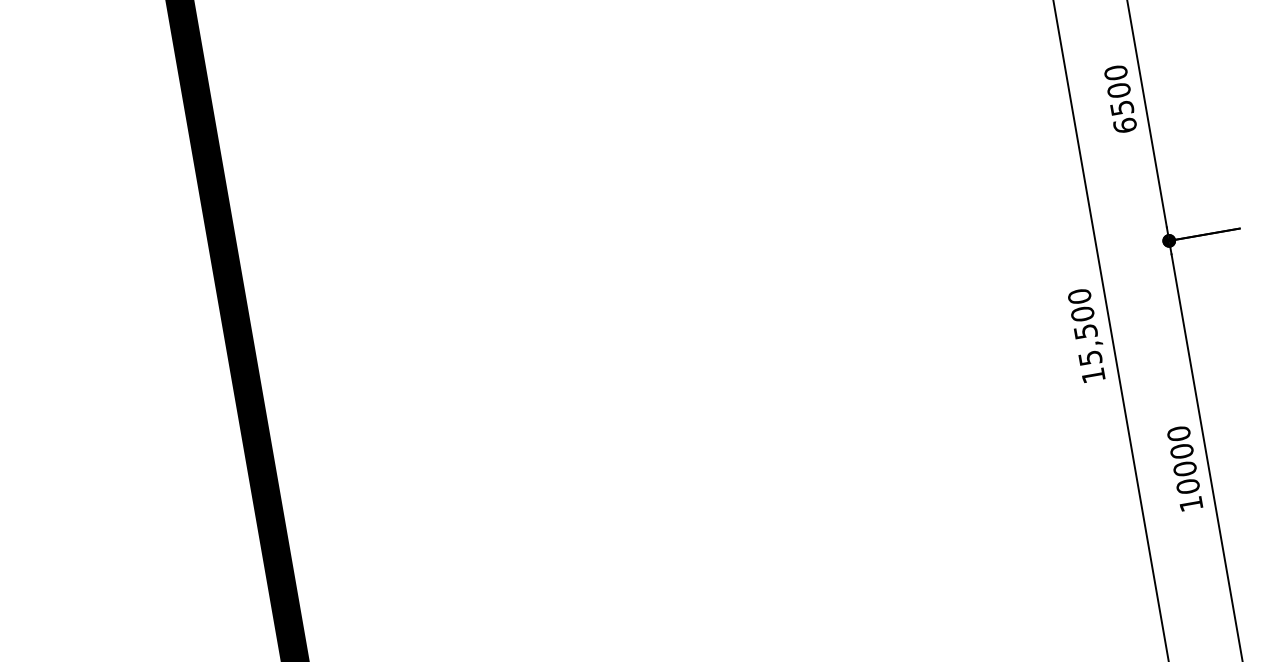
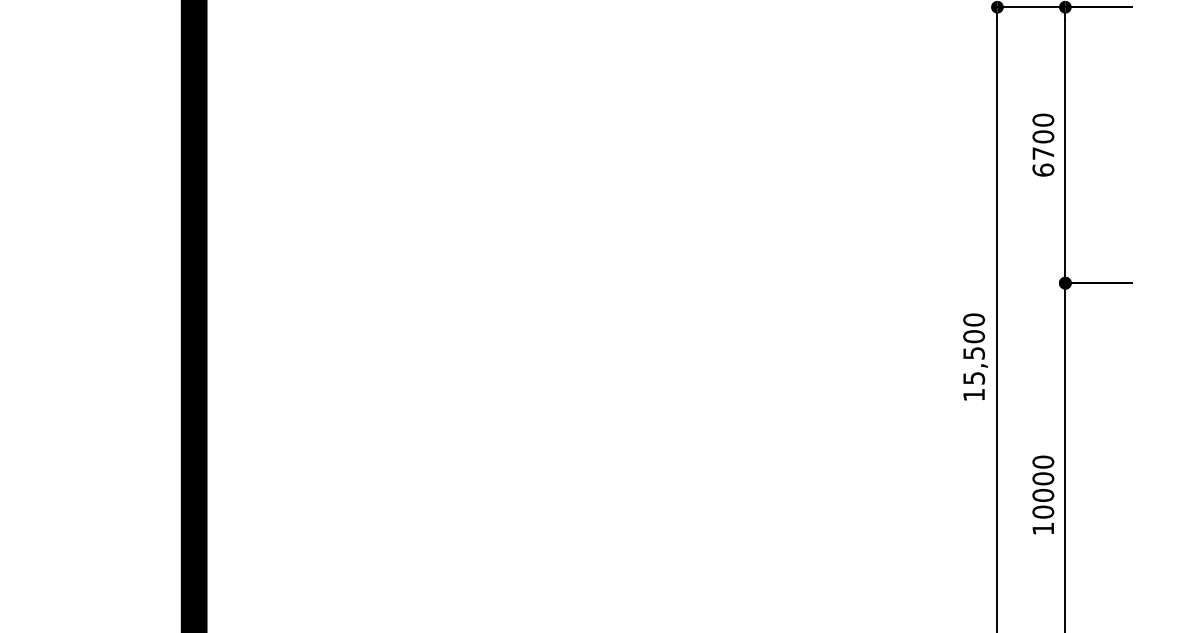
text: (1122, 108) -> (1043, 153), 6500 -> 6700

